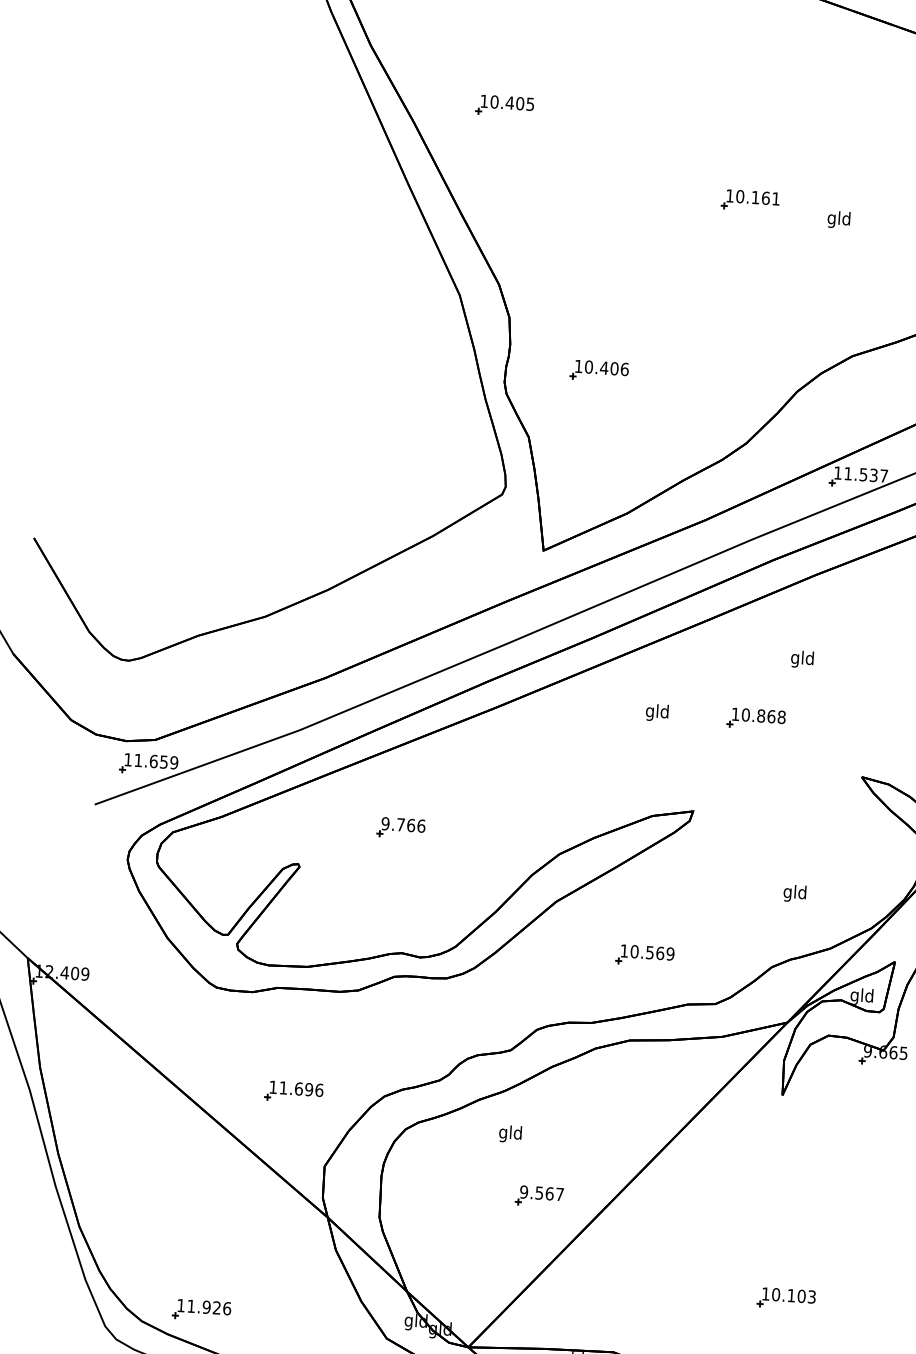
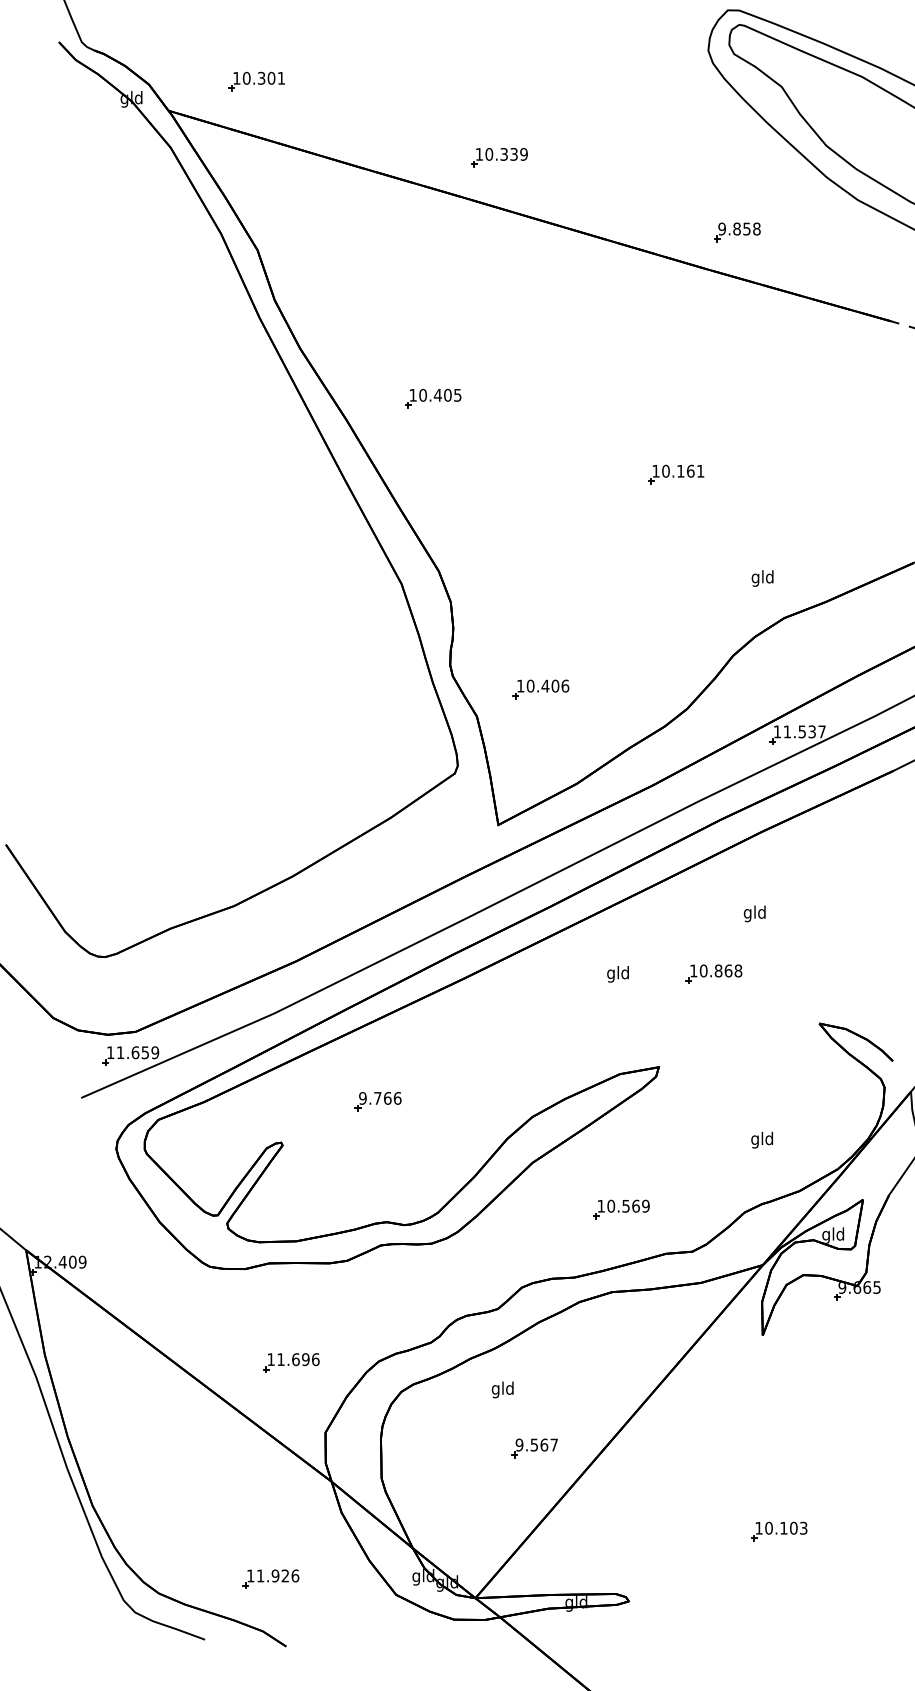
text: (838, 219) -> (762, 578), moved
part: (598, 371) -> (540, 689), moved
part: (201, 1309) -> (270, 1578), moved

